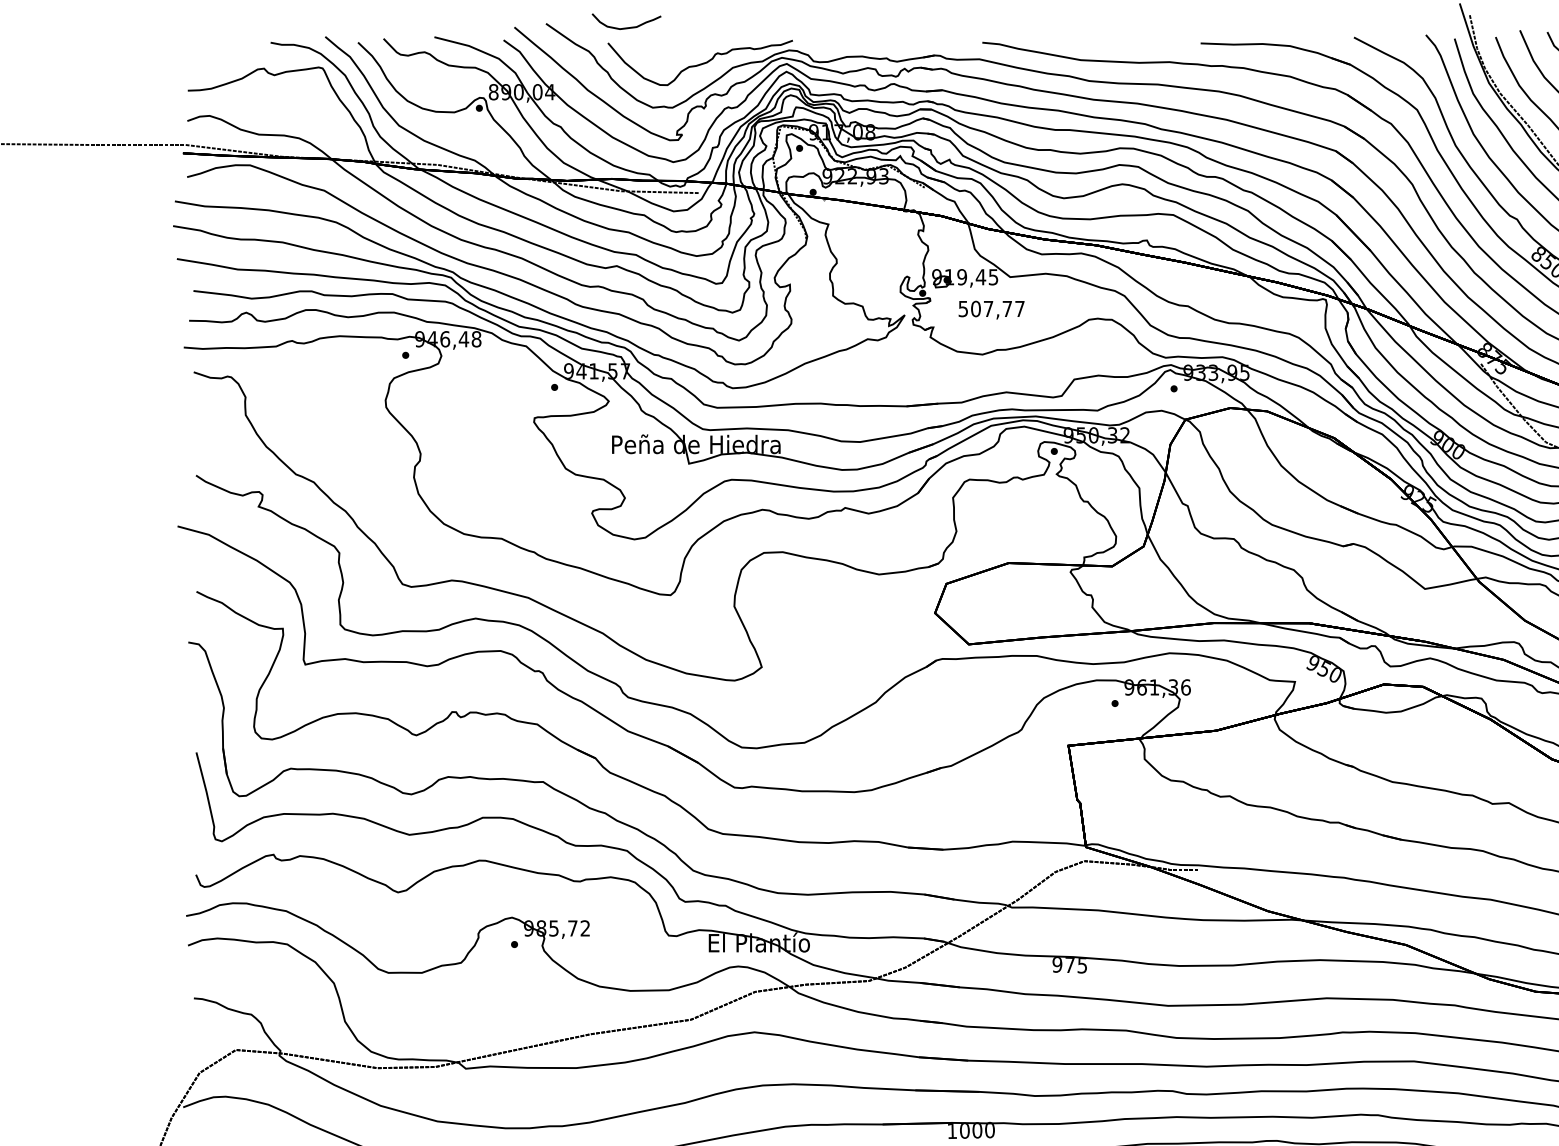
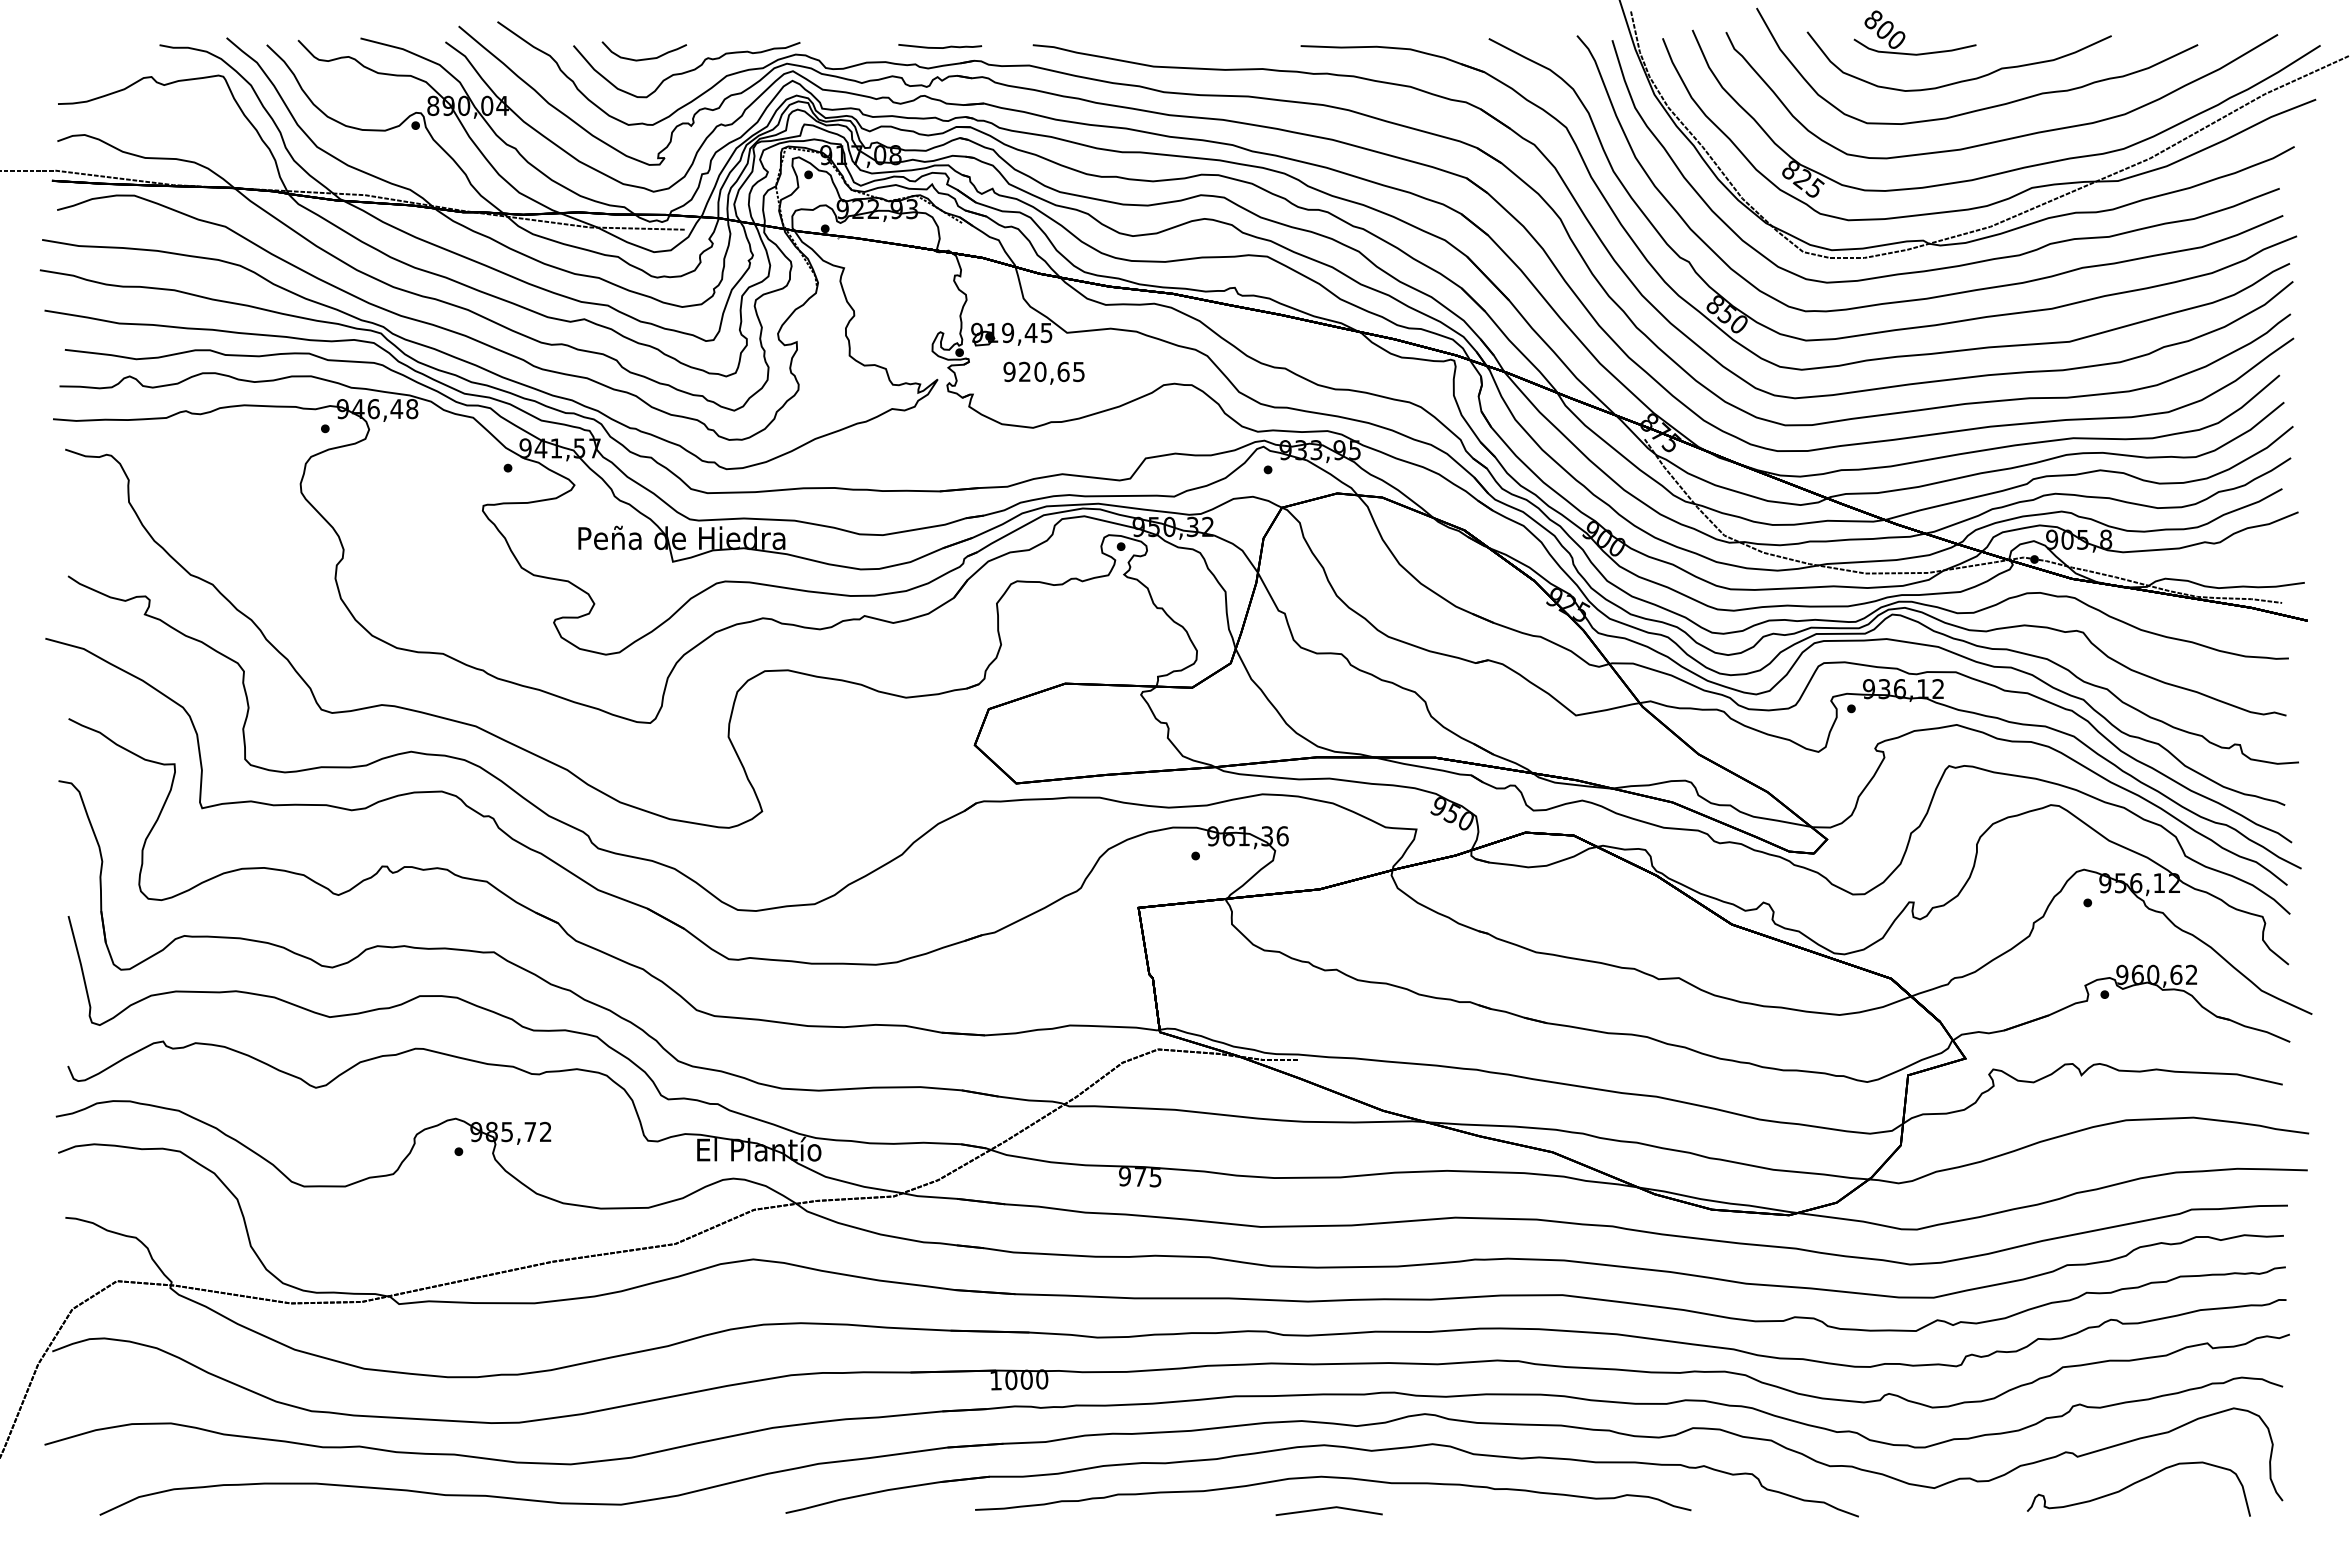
curve: (625, 27) -> (643, 58), moved
curve: (907, 44) -> (940, 47), added
text: (991, 308) -> (1043, 371), 507,77 -> 920,65

